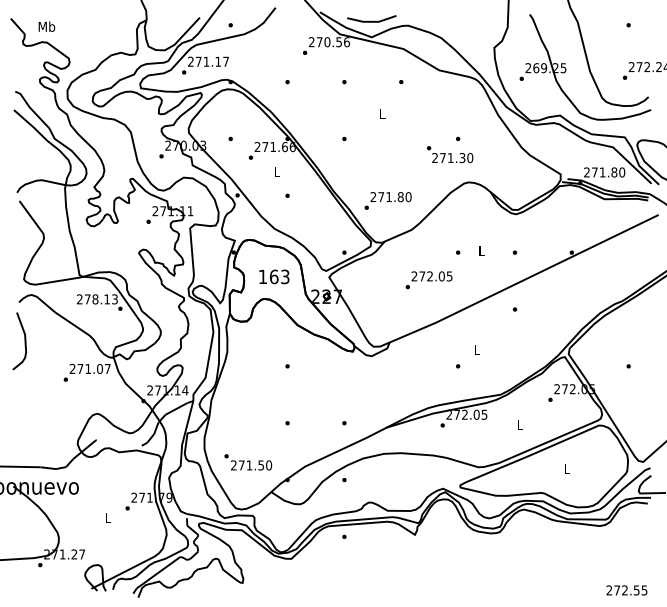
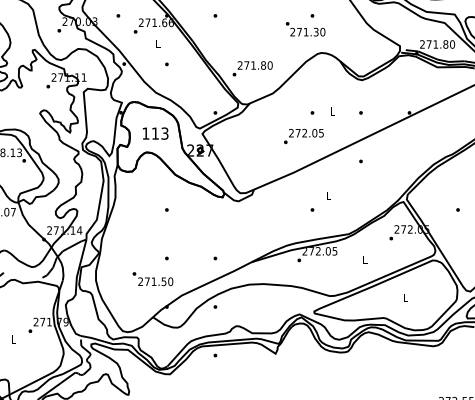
text: (273, 276) -> (154, 133), 163 -> 113
text: (428, 280) -> (303, 136), moved
text: (248, 462) -> (153, 279), moved

